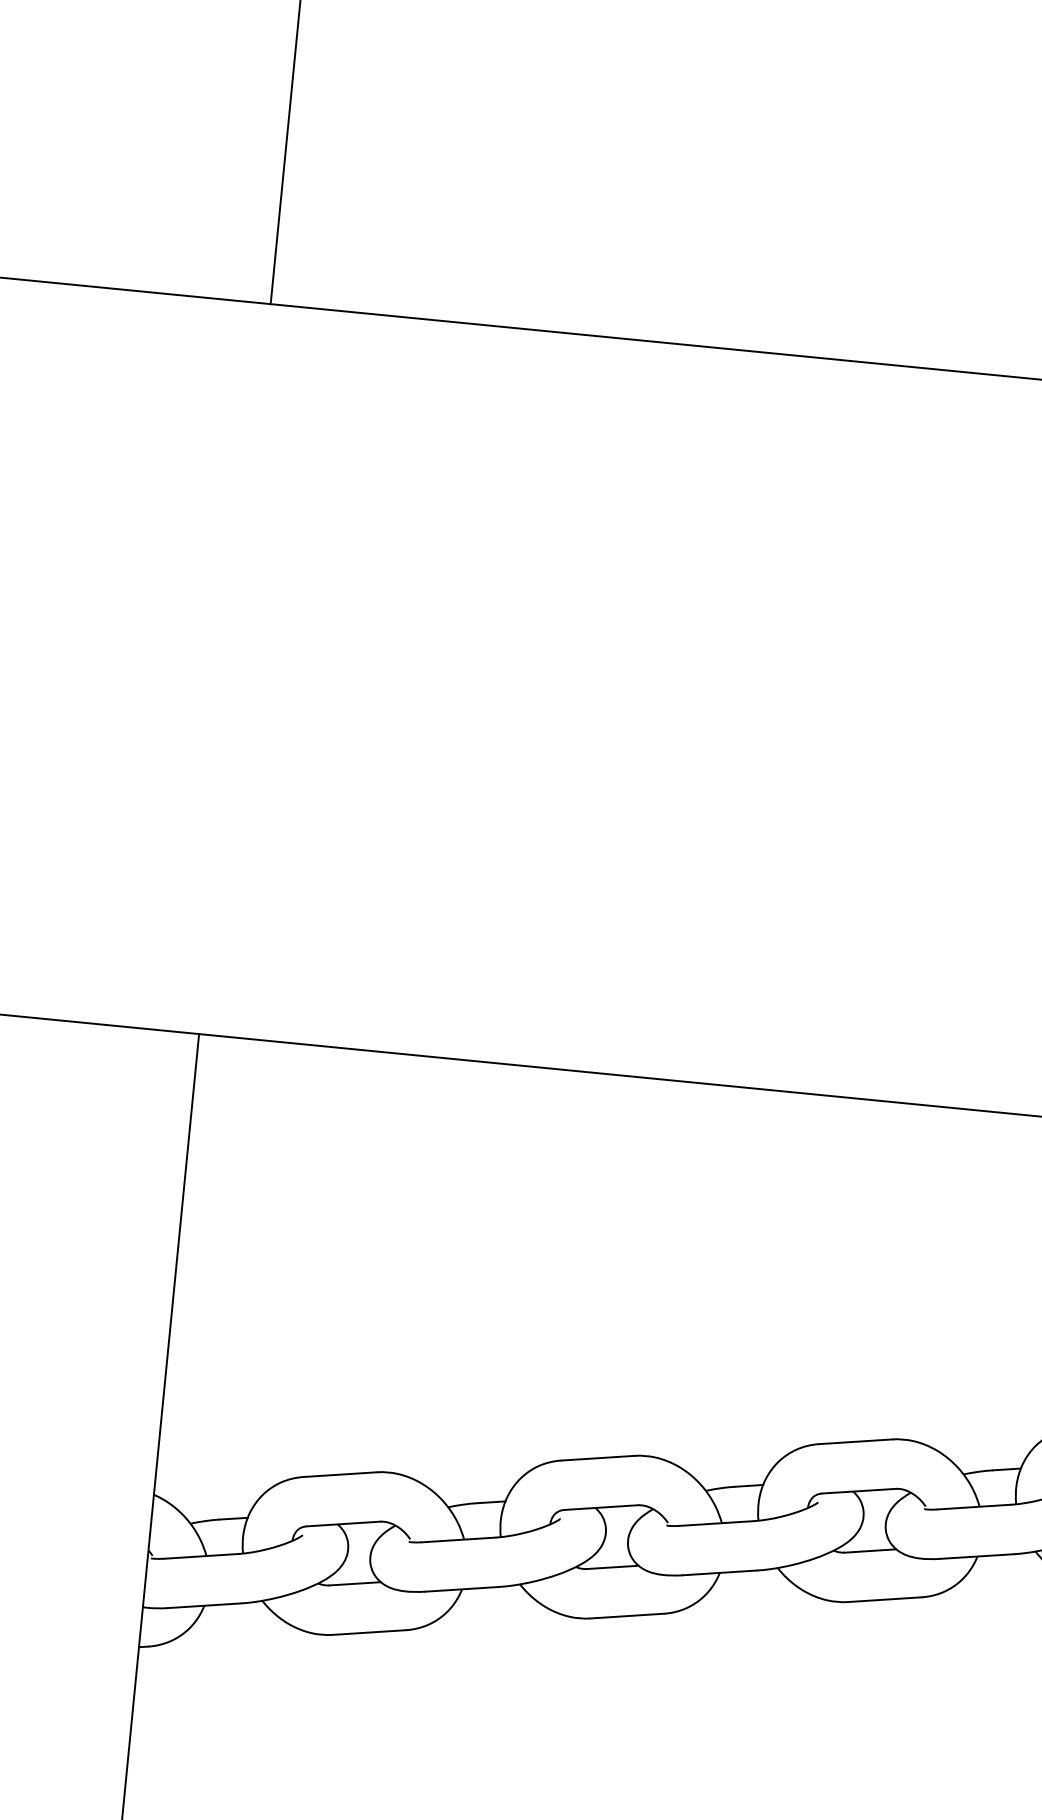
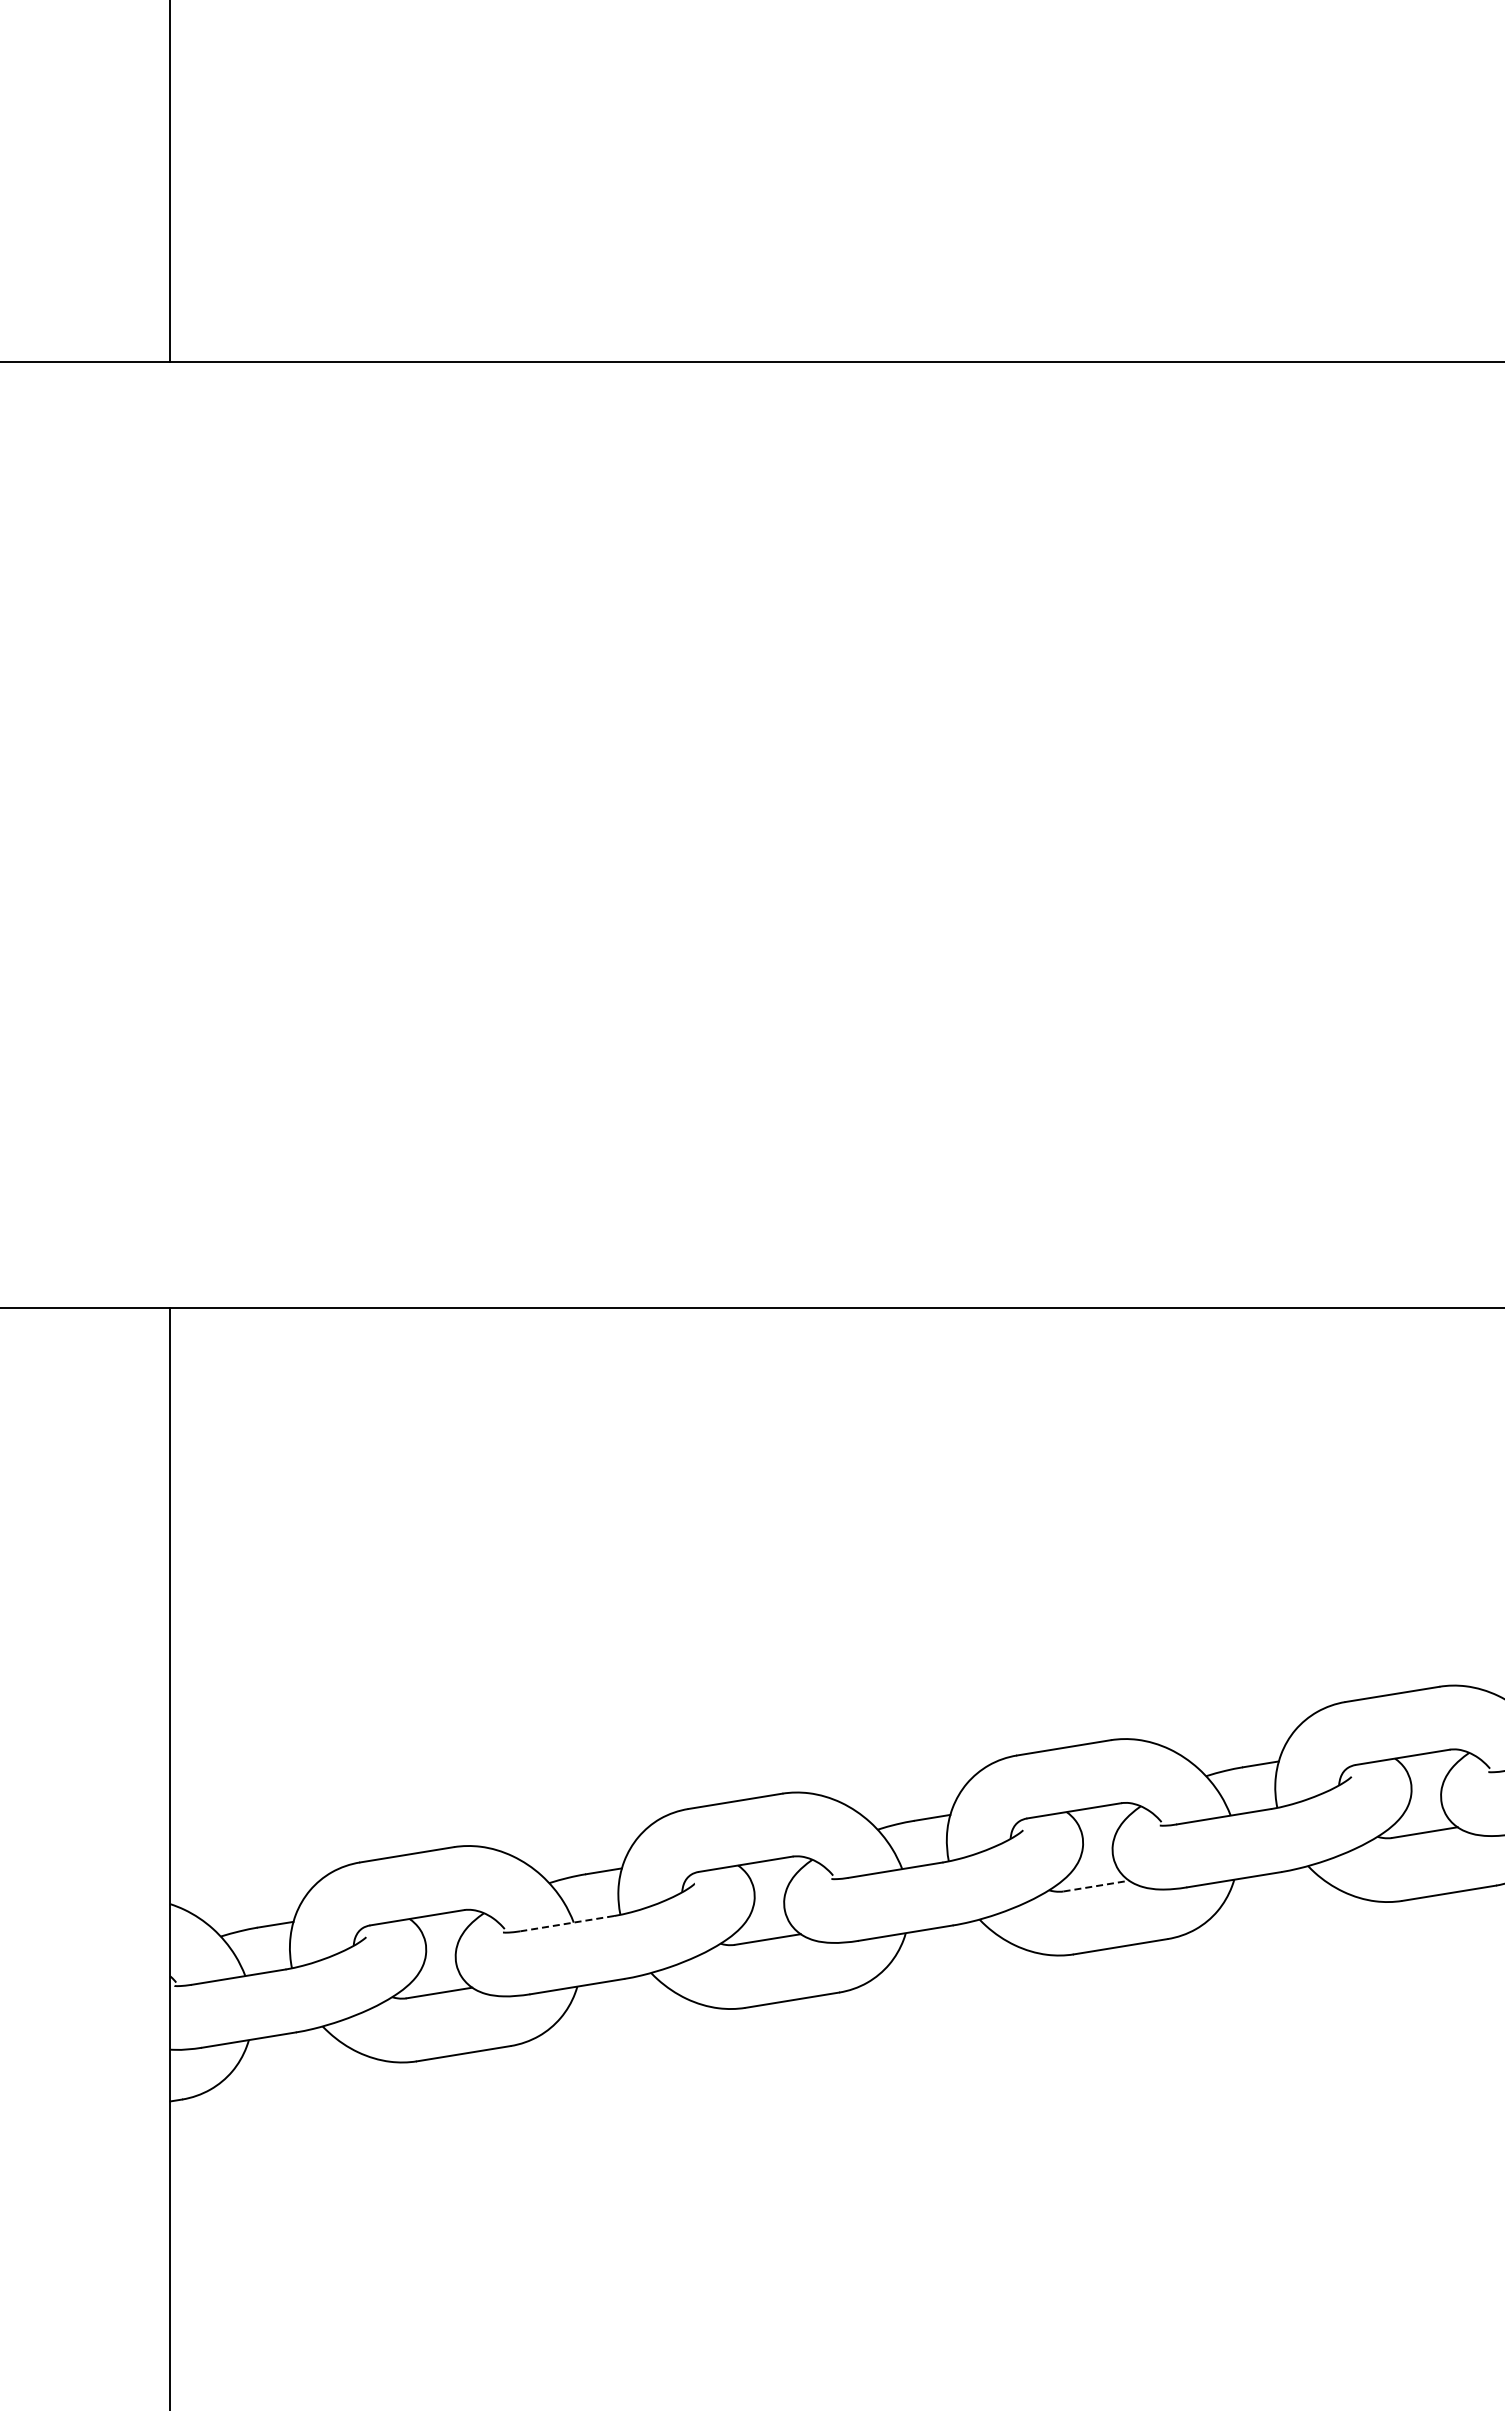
line: (459, 1539) -> (567, 1923), solid -> dashed
line: (870, 1551) -> (1096, 1886), solid -> dashed

